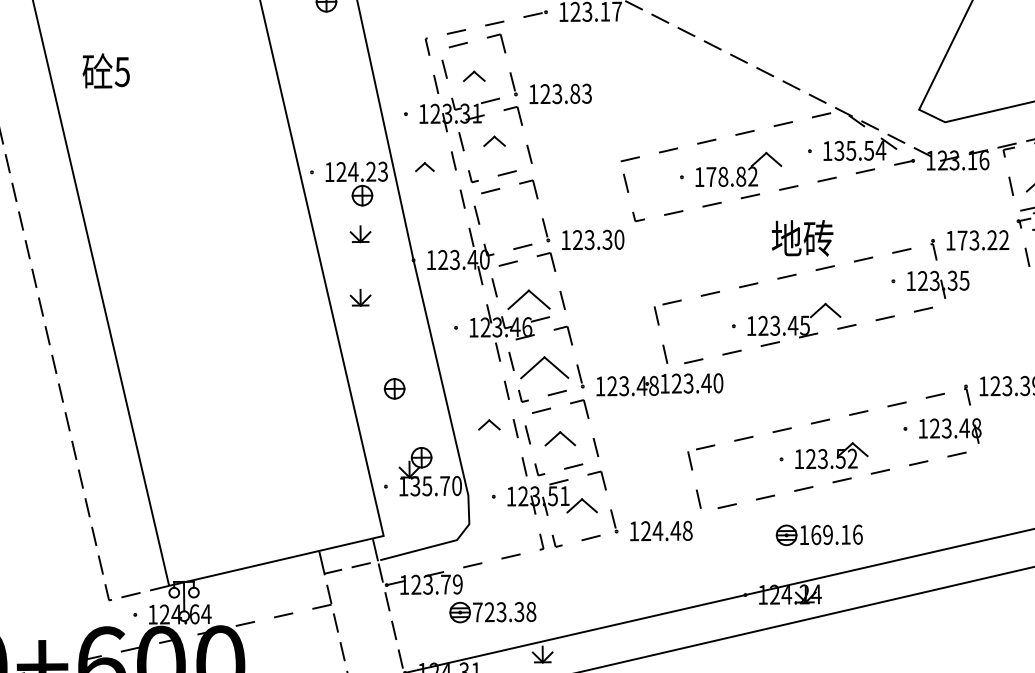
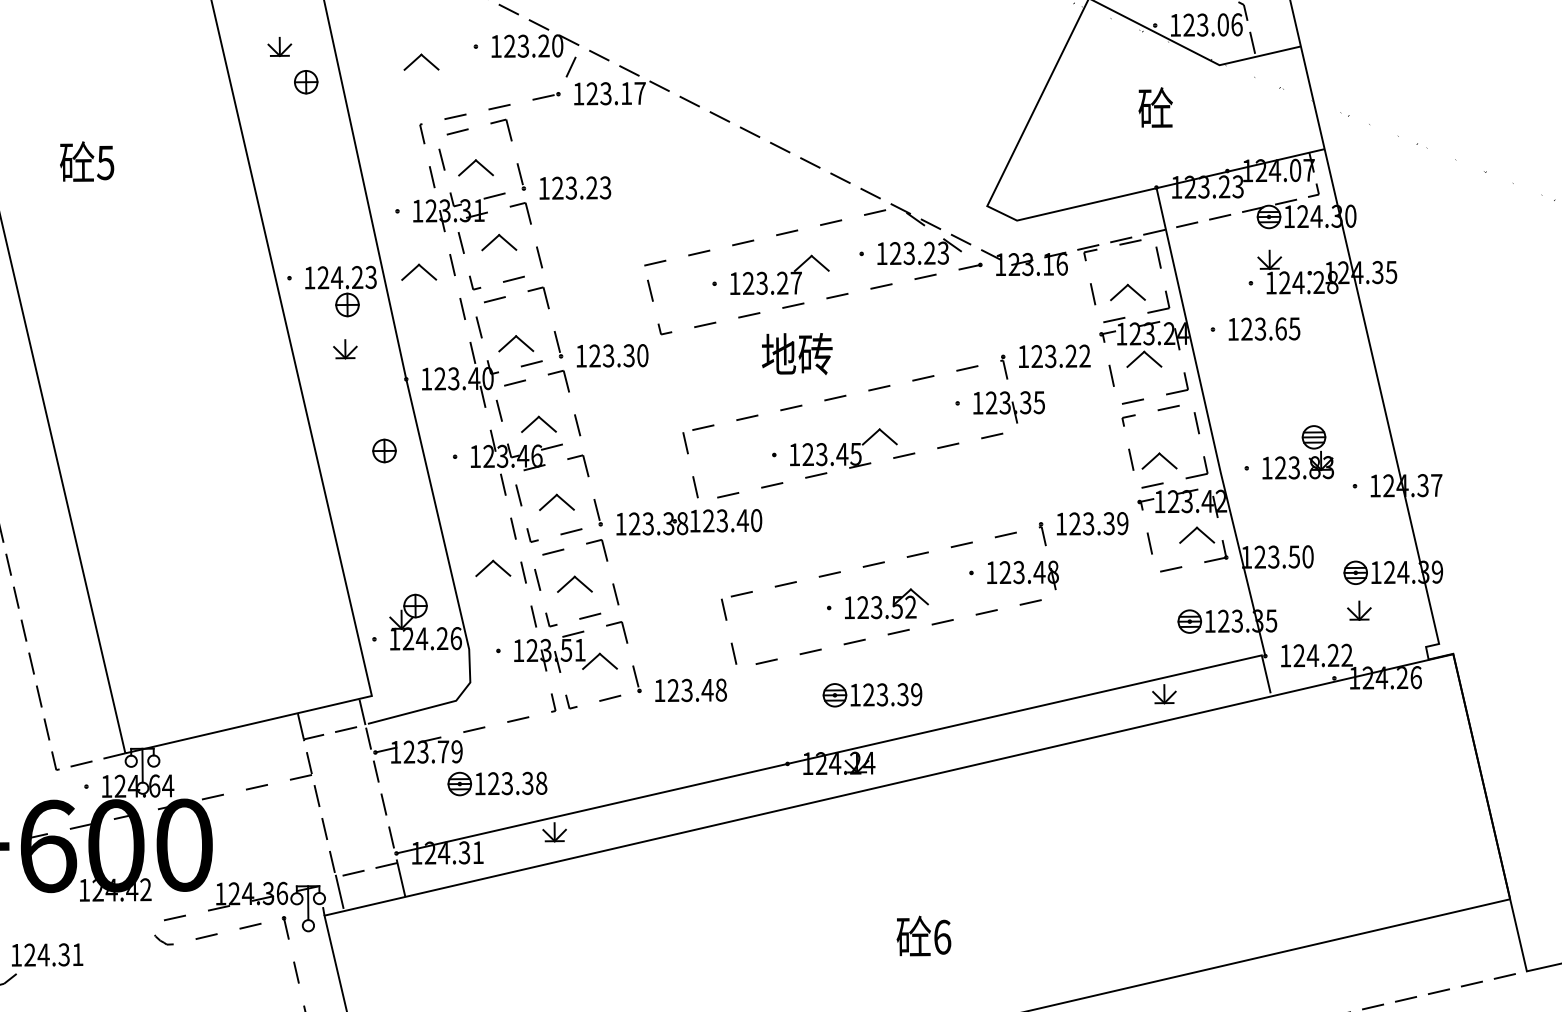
text: (106, 70) -> (87, 161), moved
part: (473, 76) -> (475, 167), size x1.43
text: (574, 93) -> (591, 187), 123.83 -> 123.23
part: (494, 141) -> (499, 242), size x1.43
text: (860, 150) -> (919, 253), 135.54 -> 123.23
part: (425, 166) -> (419, 271), size x1.67
text: (732, 176) -> (772, 282), 178.82 -> 123.27
part: (509, 229) -> (516, 343), added
text: (802, 237) -> (797, 353), moved
text: (962, 240) -> (1036, 356), 173.22 -> 123.22
part: (360, 297) -> (345, 422), removed
part: (528, 298) -> (538, 423), size x0.71
part: (544, 366) -> (556, 501), size x0.62
text: (641, 385) -> (668, 523), 123.48 -> 123.38
part: (394, 388) -> (384, 450), moved
part: (489, 425) -> (493, 568), size x1.43
text: (435, 485) -> (431, 638), 135.70 -> 124.26
text: (658, 531) -> (687, 690), 124.48 -> 123.48
text: (836, 534) -> (892, 694), 169.16 -> 123.39
text: (477, 612) -> (479, 783), 723.38 -> 123.38

